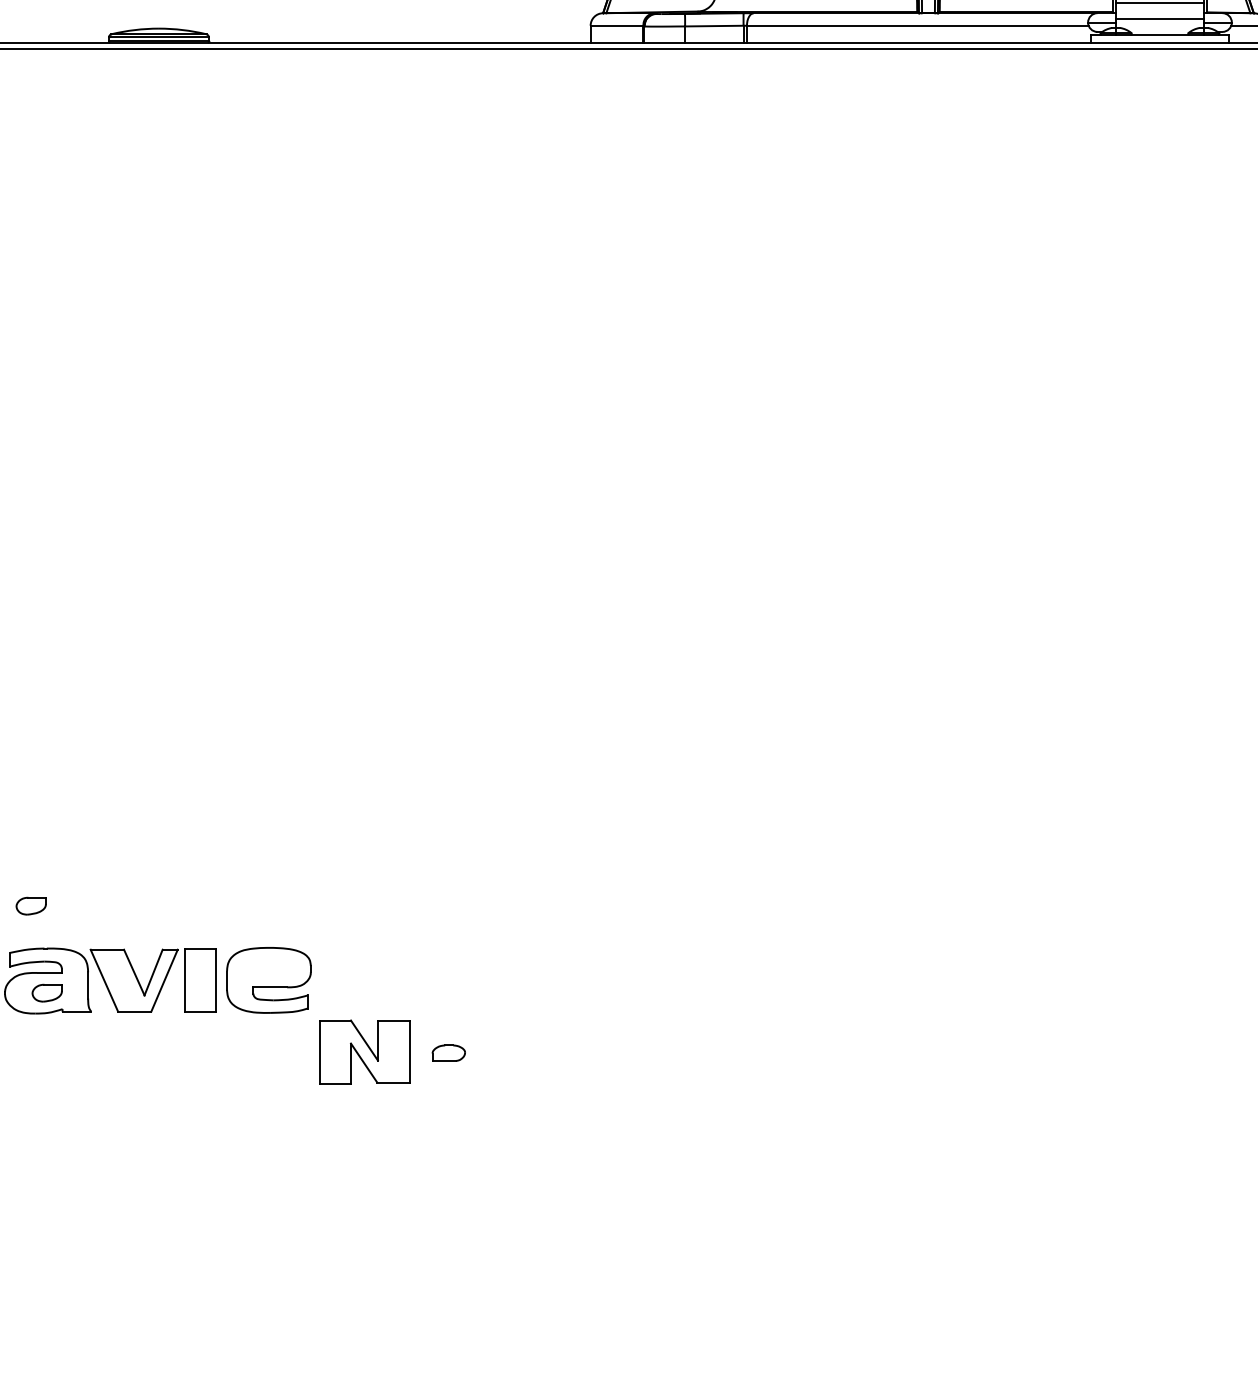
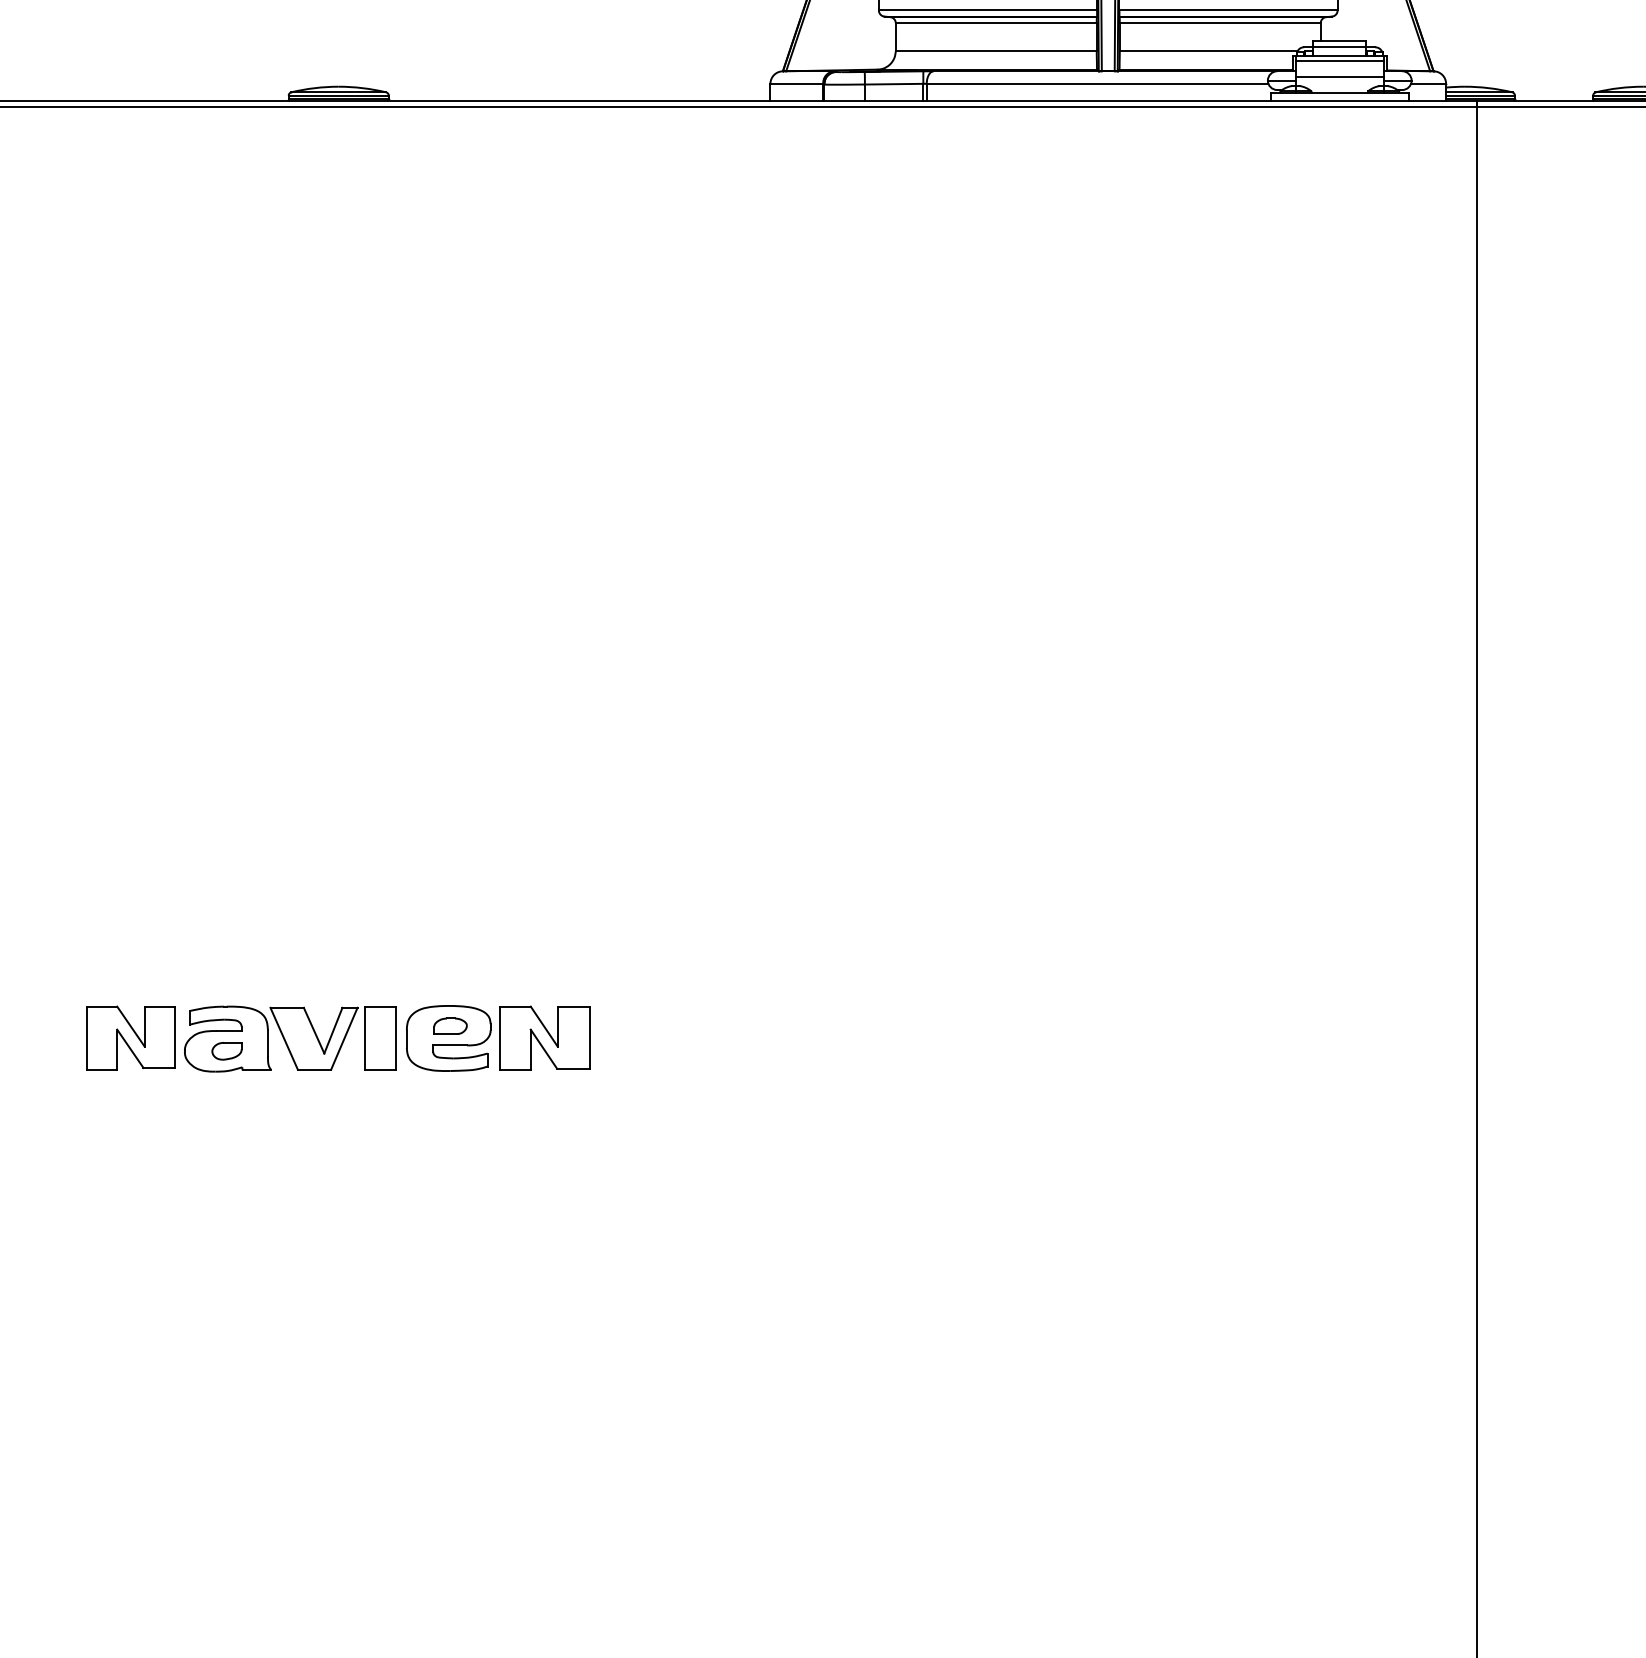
part: (30, 906) -> (210, 964), removed
part: (364, 1051) -> (544, 1037), moved
part: (448, 1052) -> (450, 1025), moved

